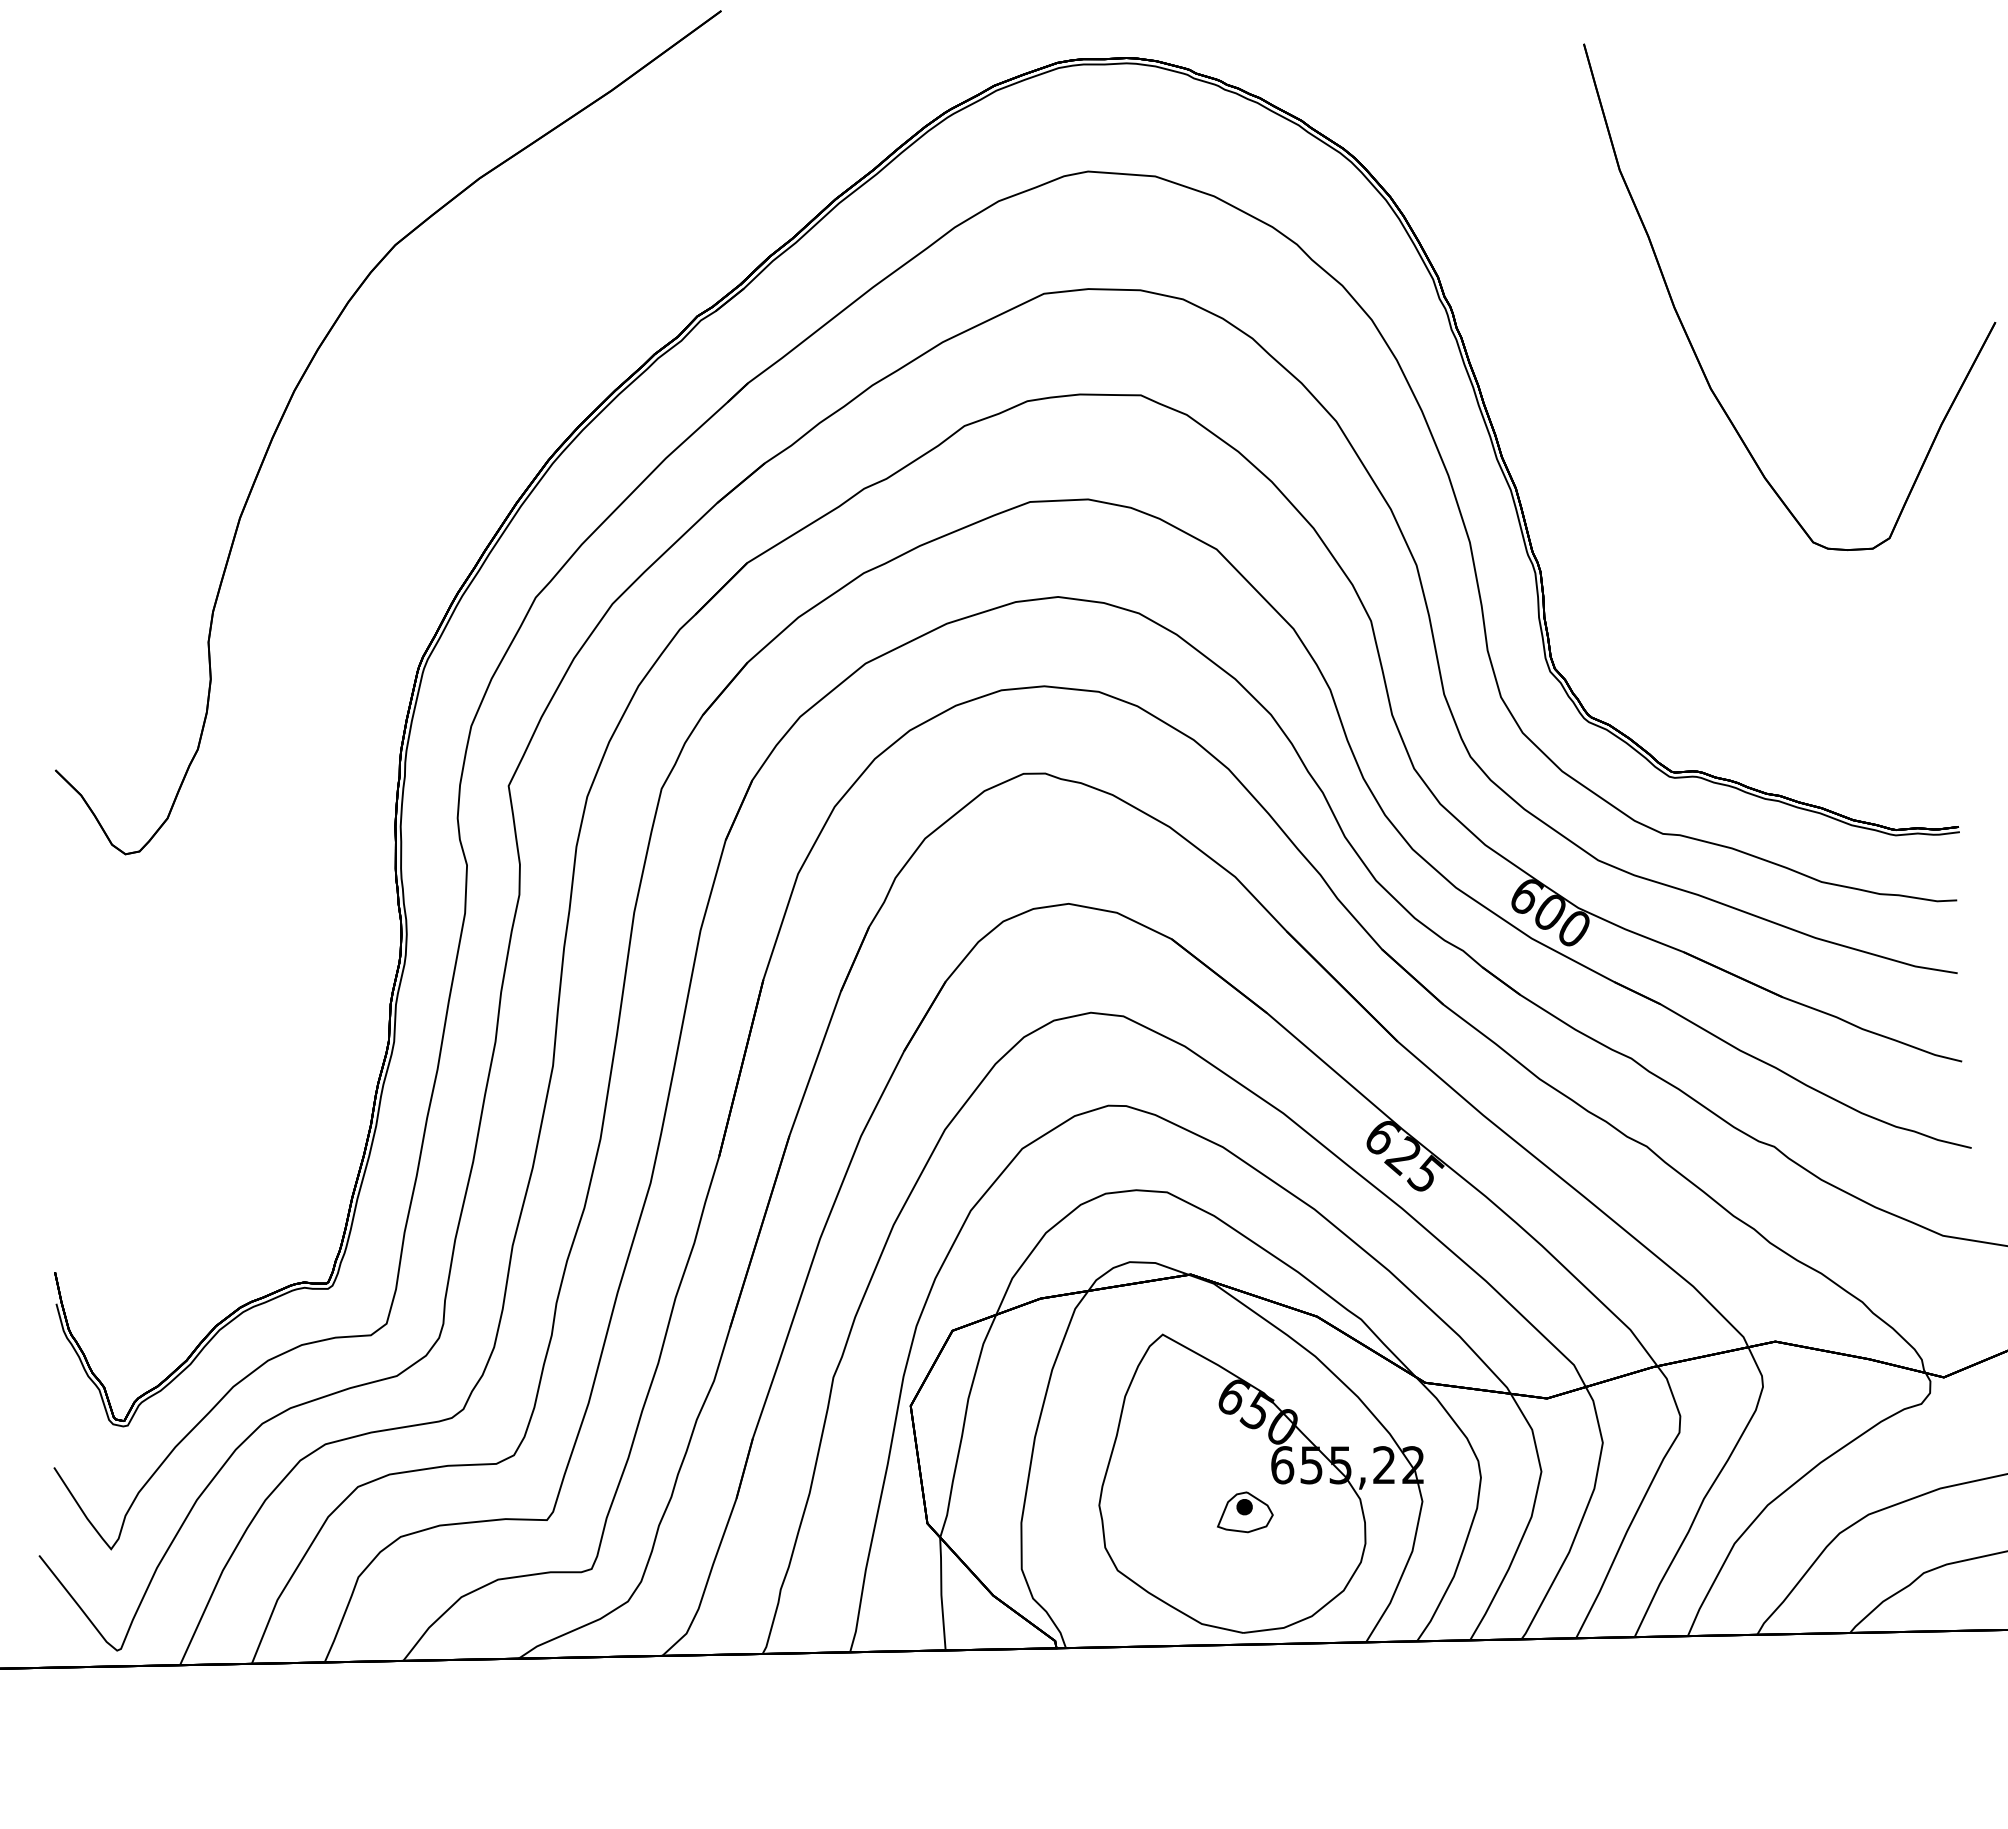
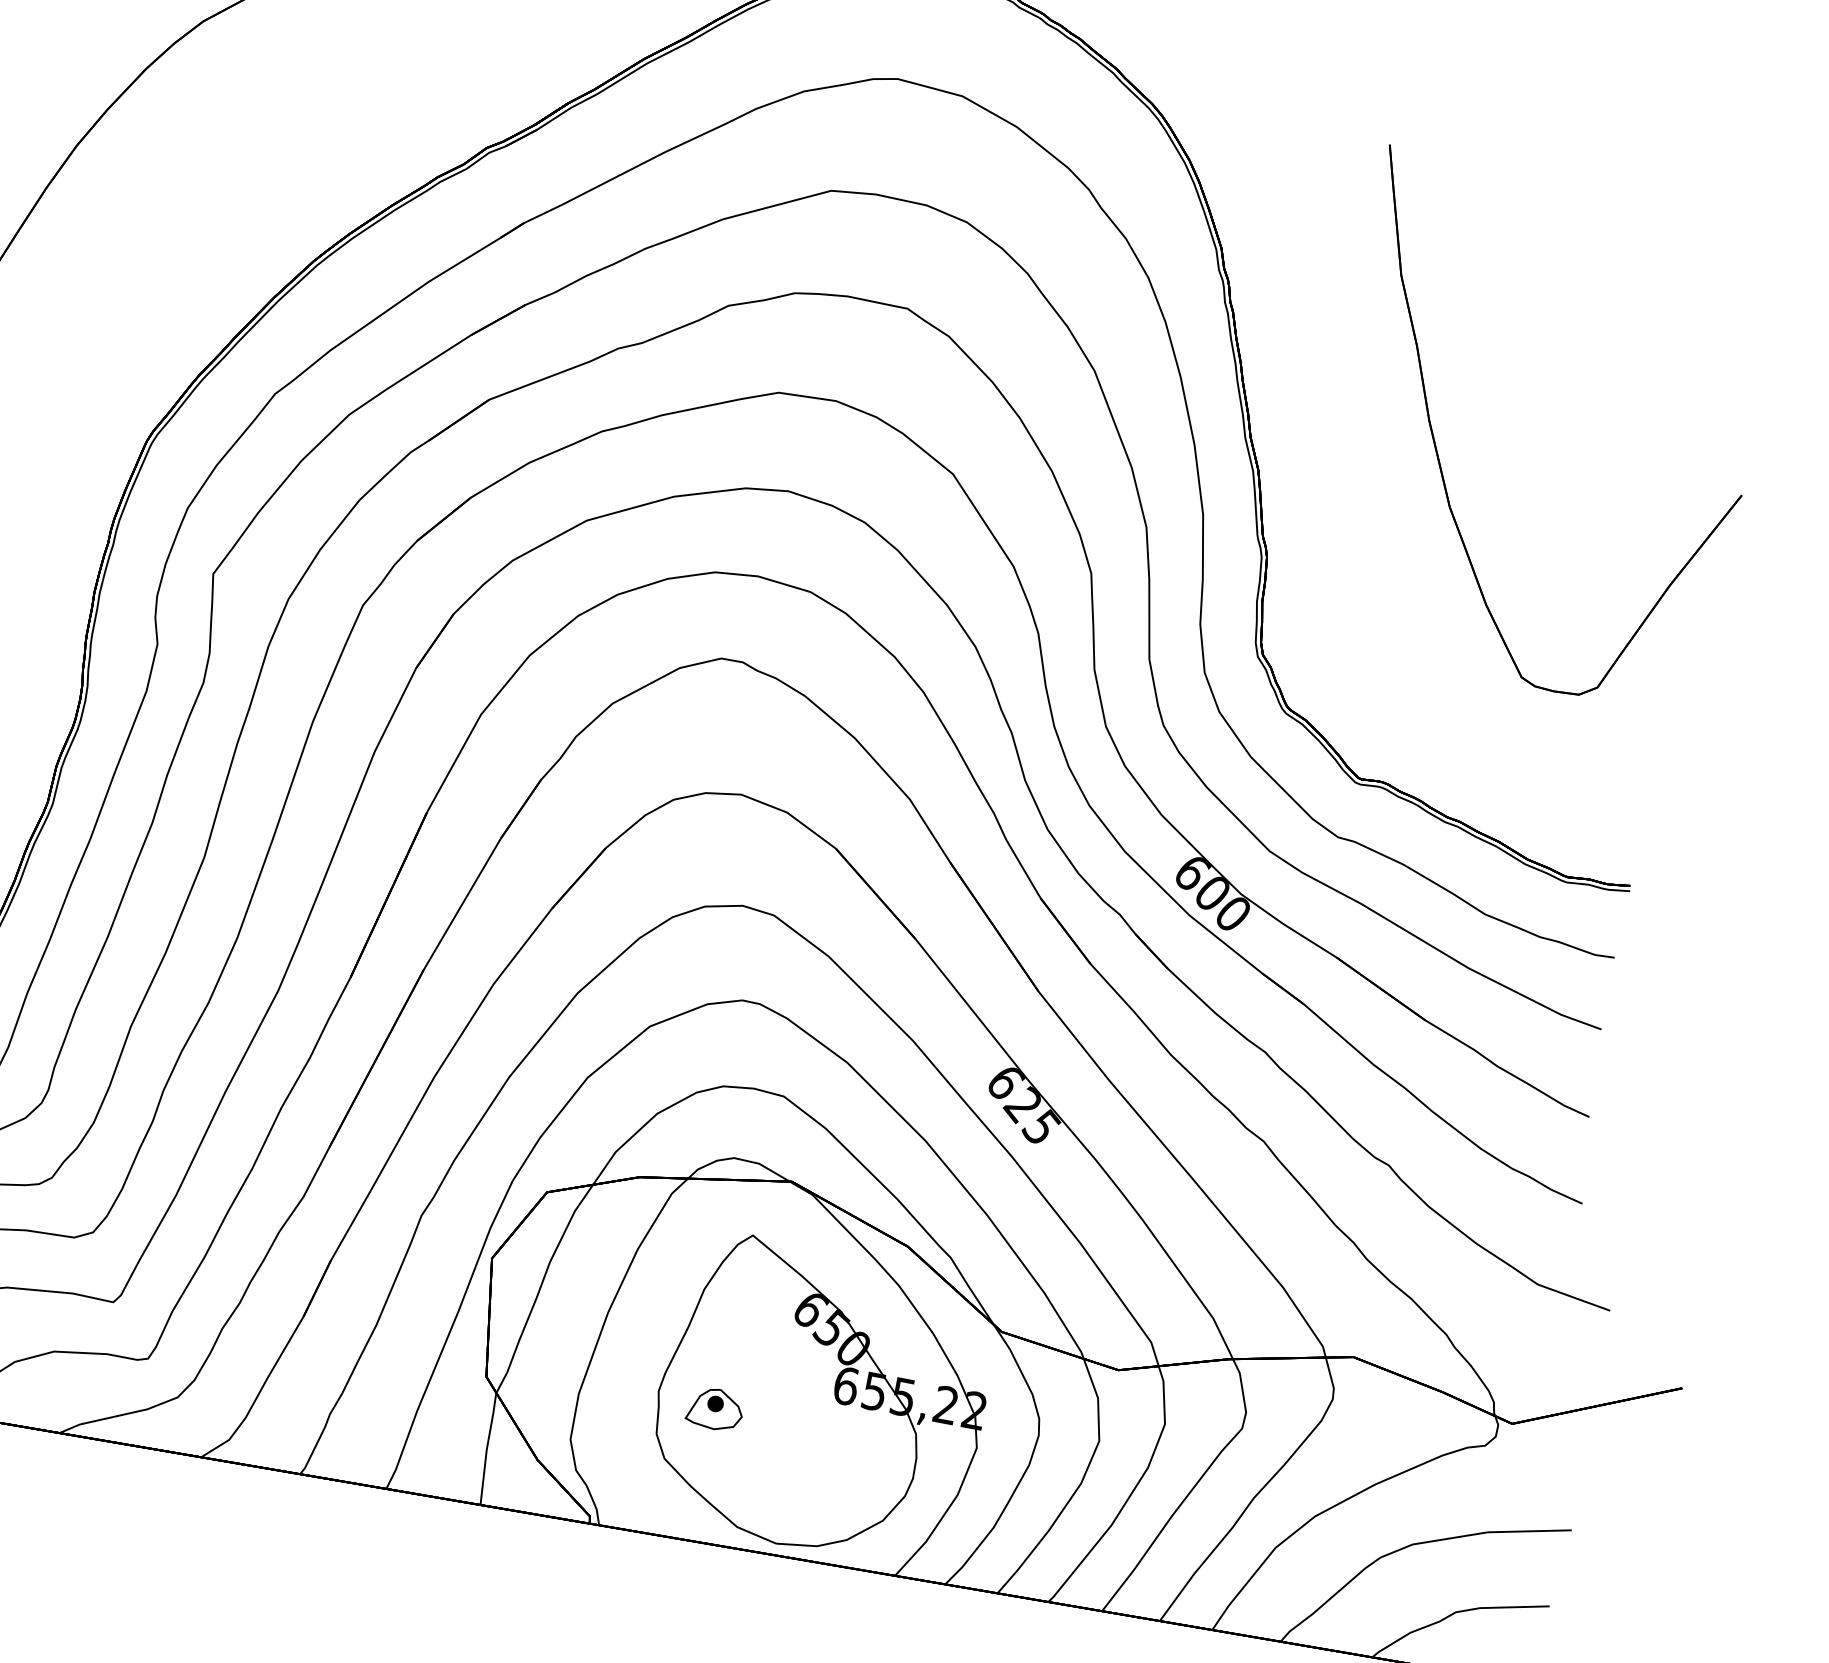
part: (1692, 344) -> (1440, 460), moved
part: (1245, 1512) -> (715, 1409), moved

